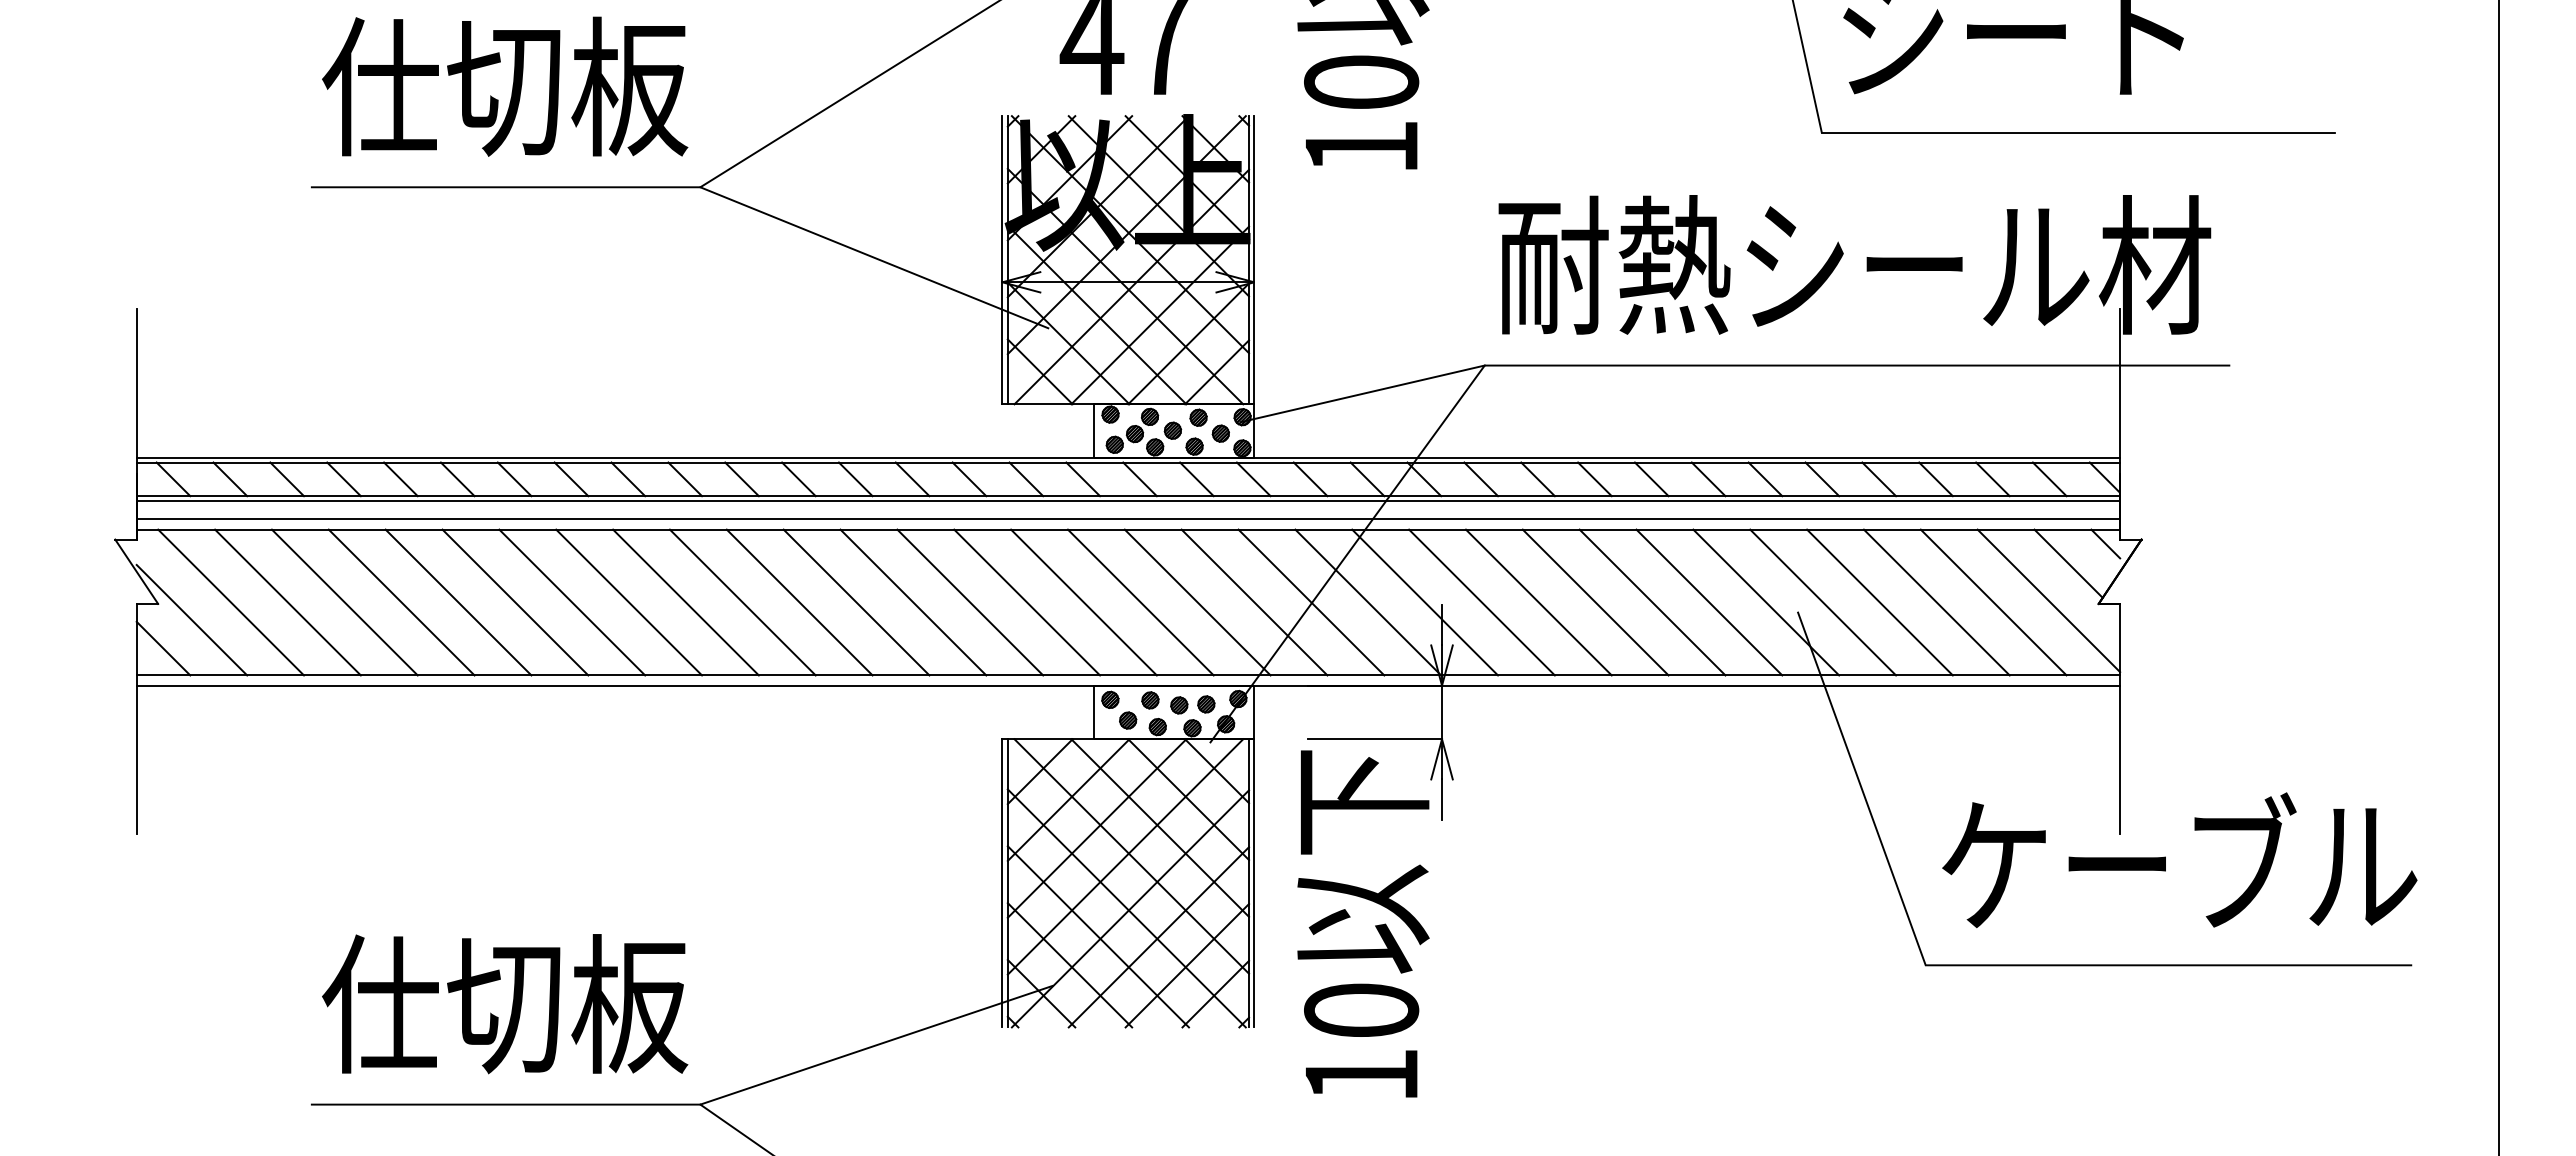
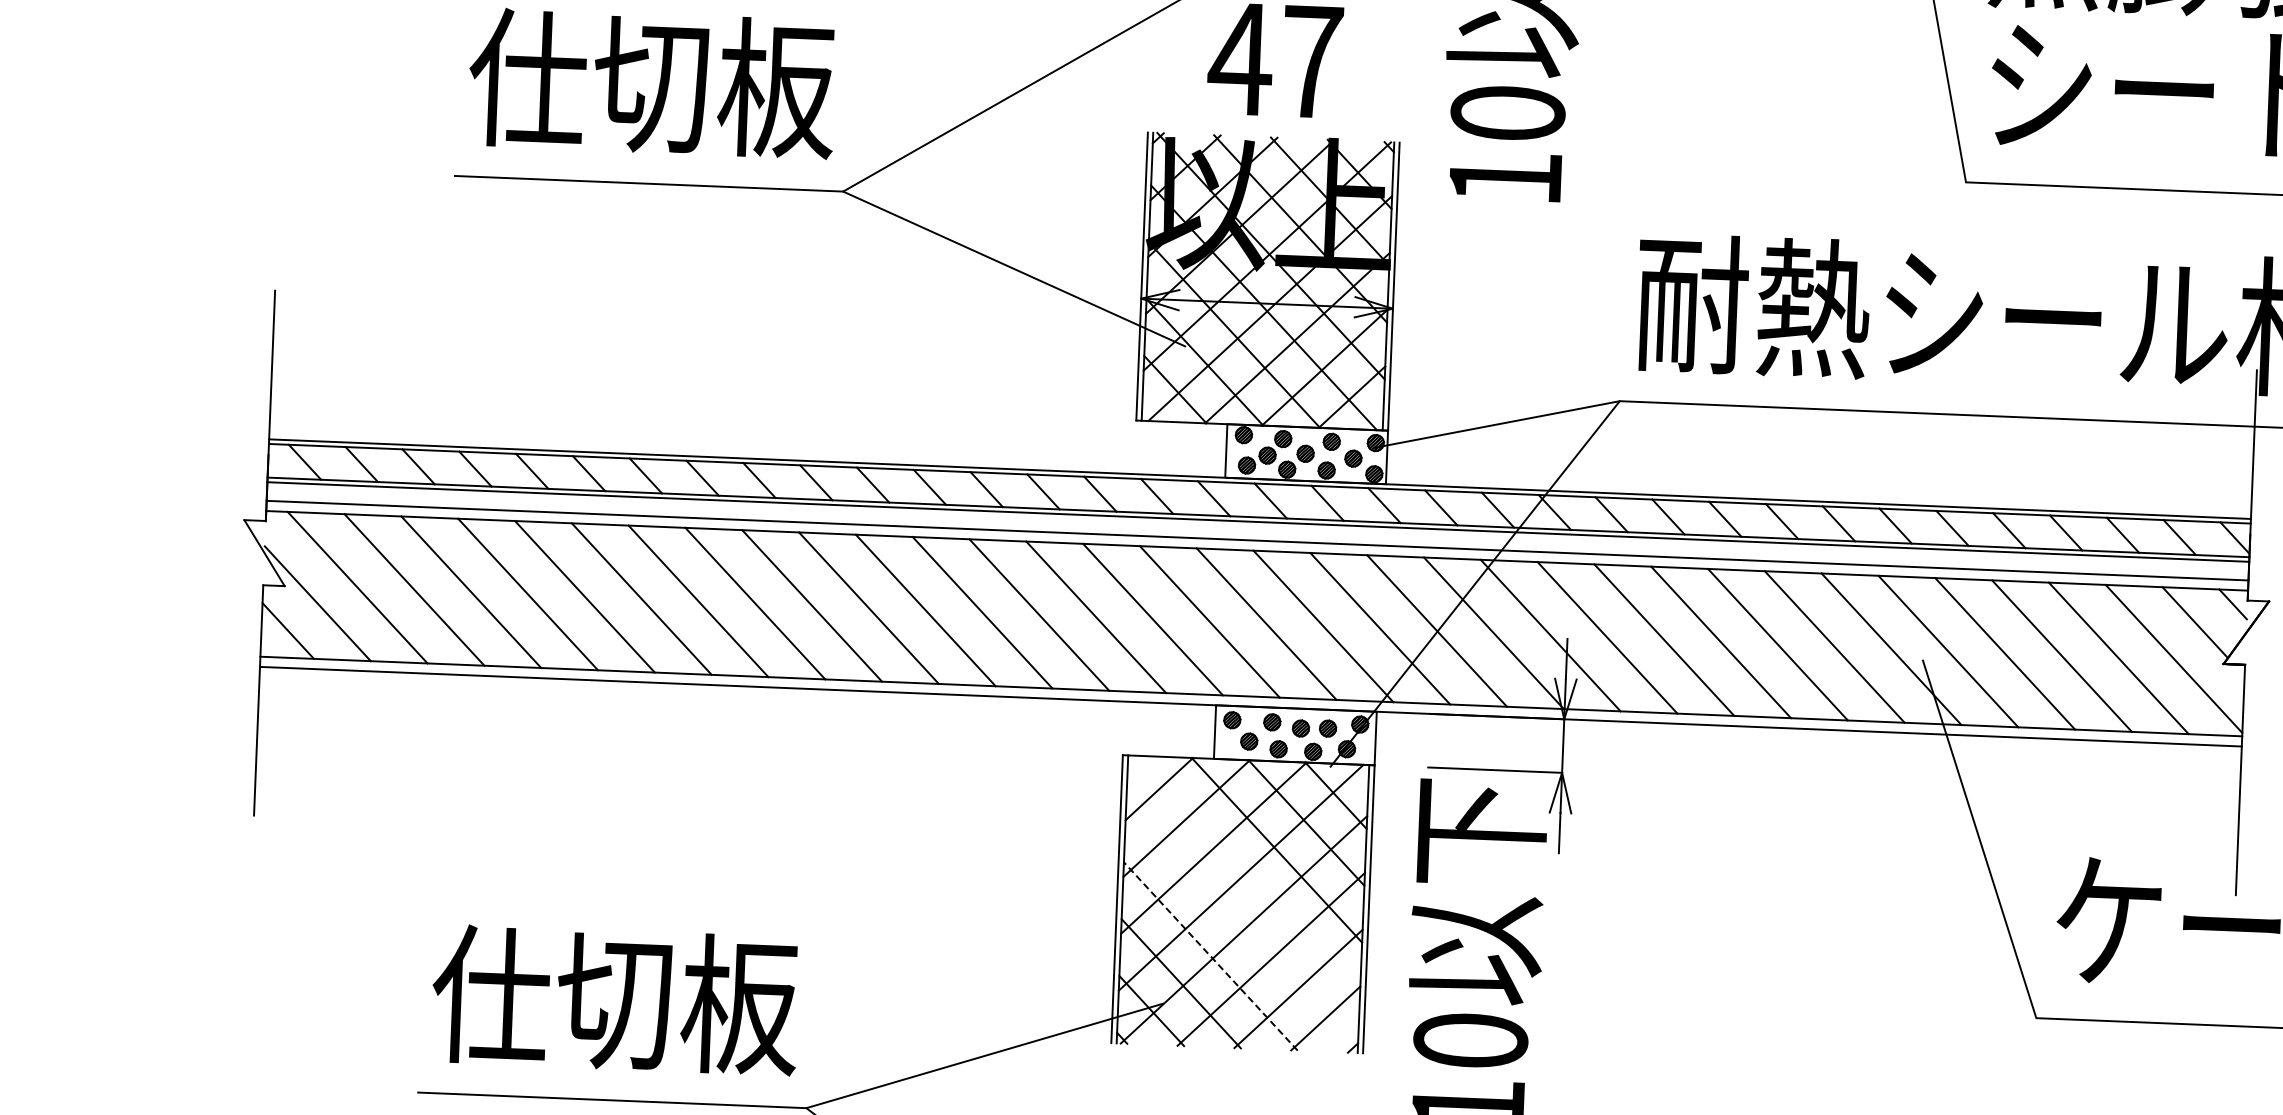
line: (1131, 856) -> (1247, 877), removed
line: (1126, 908) -> (1240, 929), removed
line: (1098, 936) -> (1210, 956), solid -> dashed

